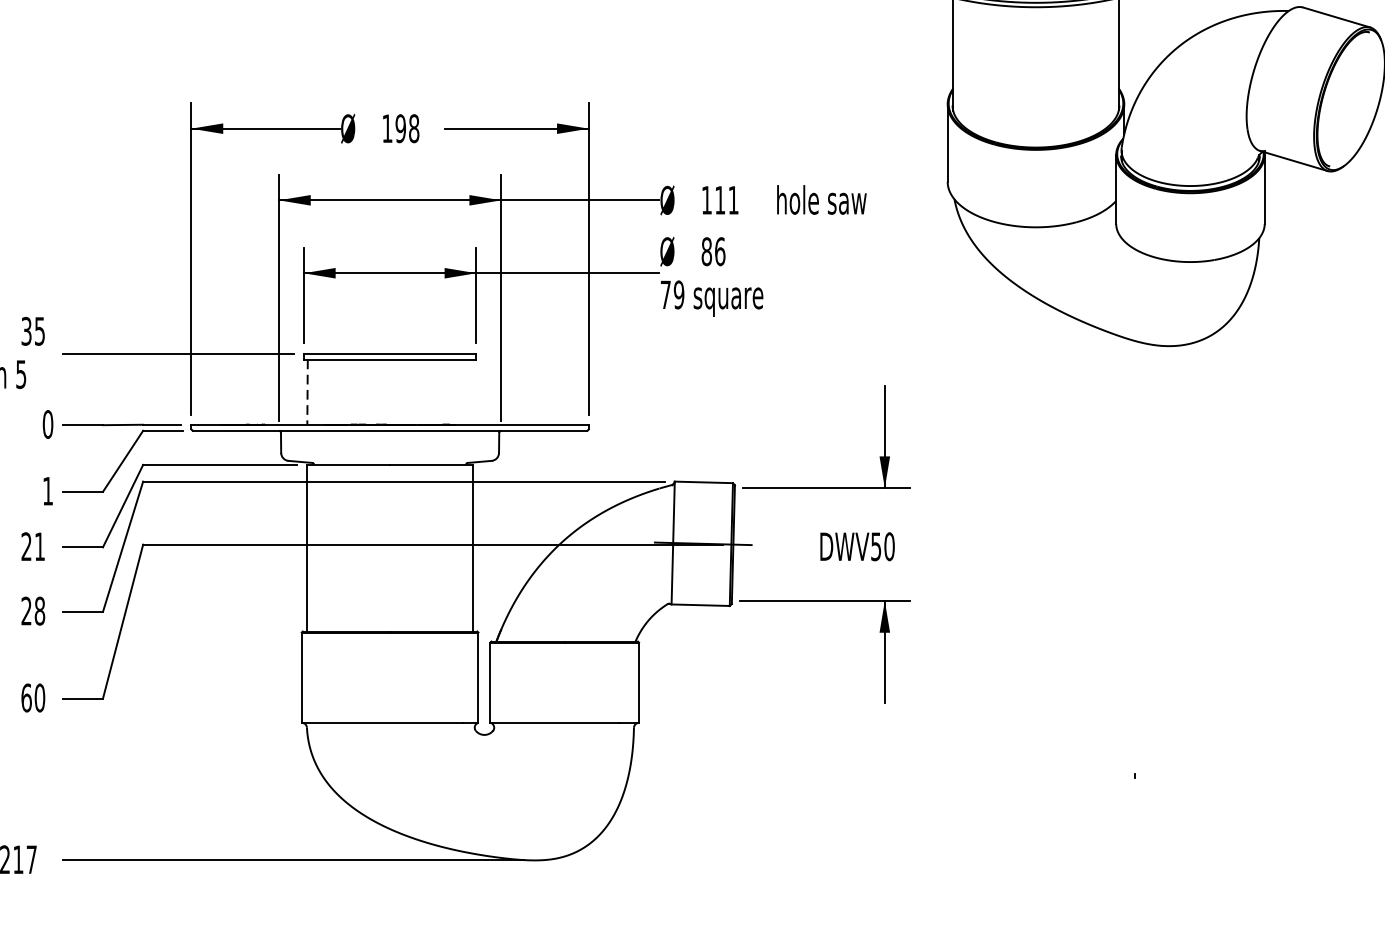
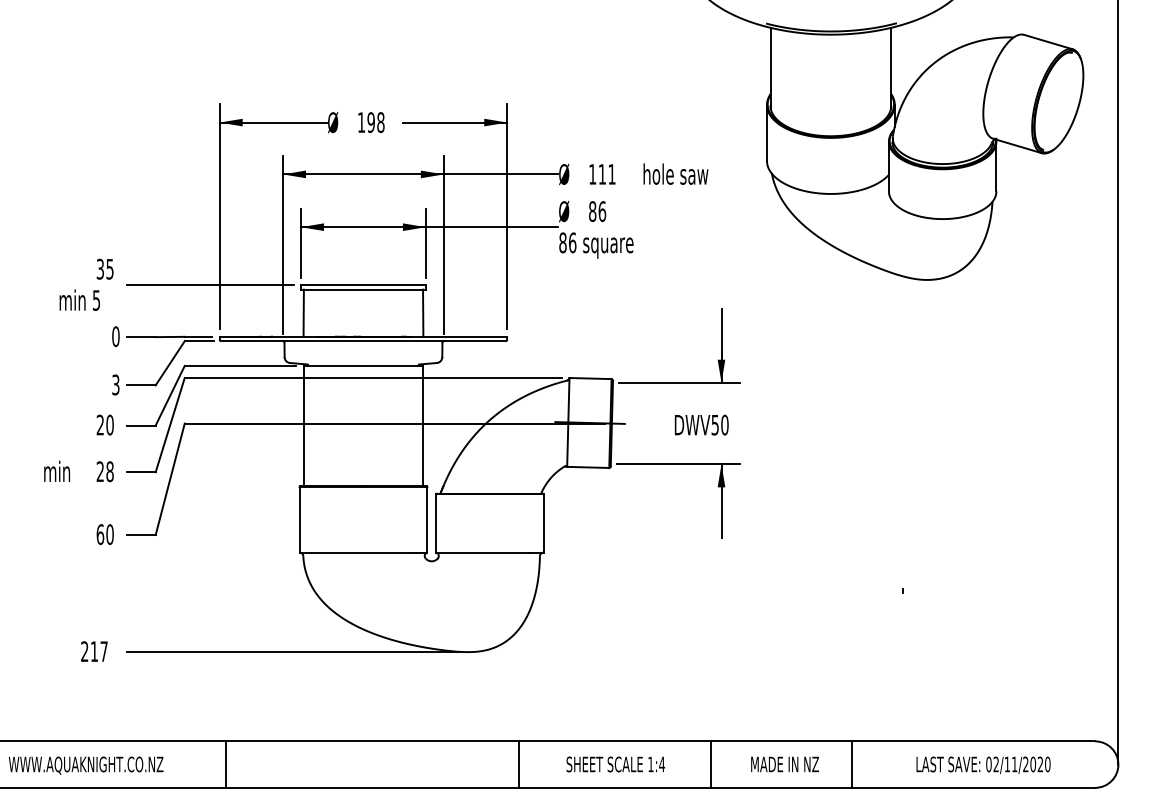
text: (672, 294) -> (567, 242), 79 -> 86
line: (473, 391) -> (423, 312), added
line: (307, 392) -> (303, 313), dashed -> solid
text: (47, 490) -> (115, 384), 1 -> 3
text: (39, 545) -> (109, 424), 21 -> 20

